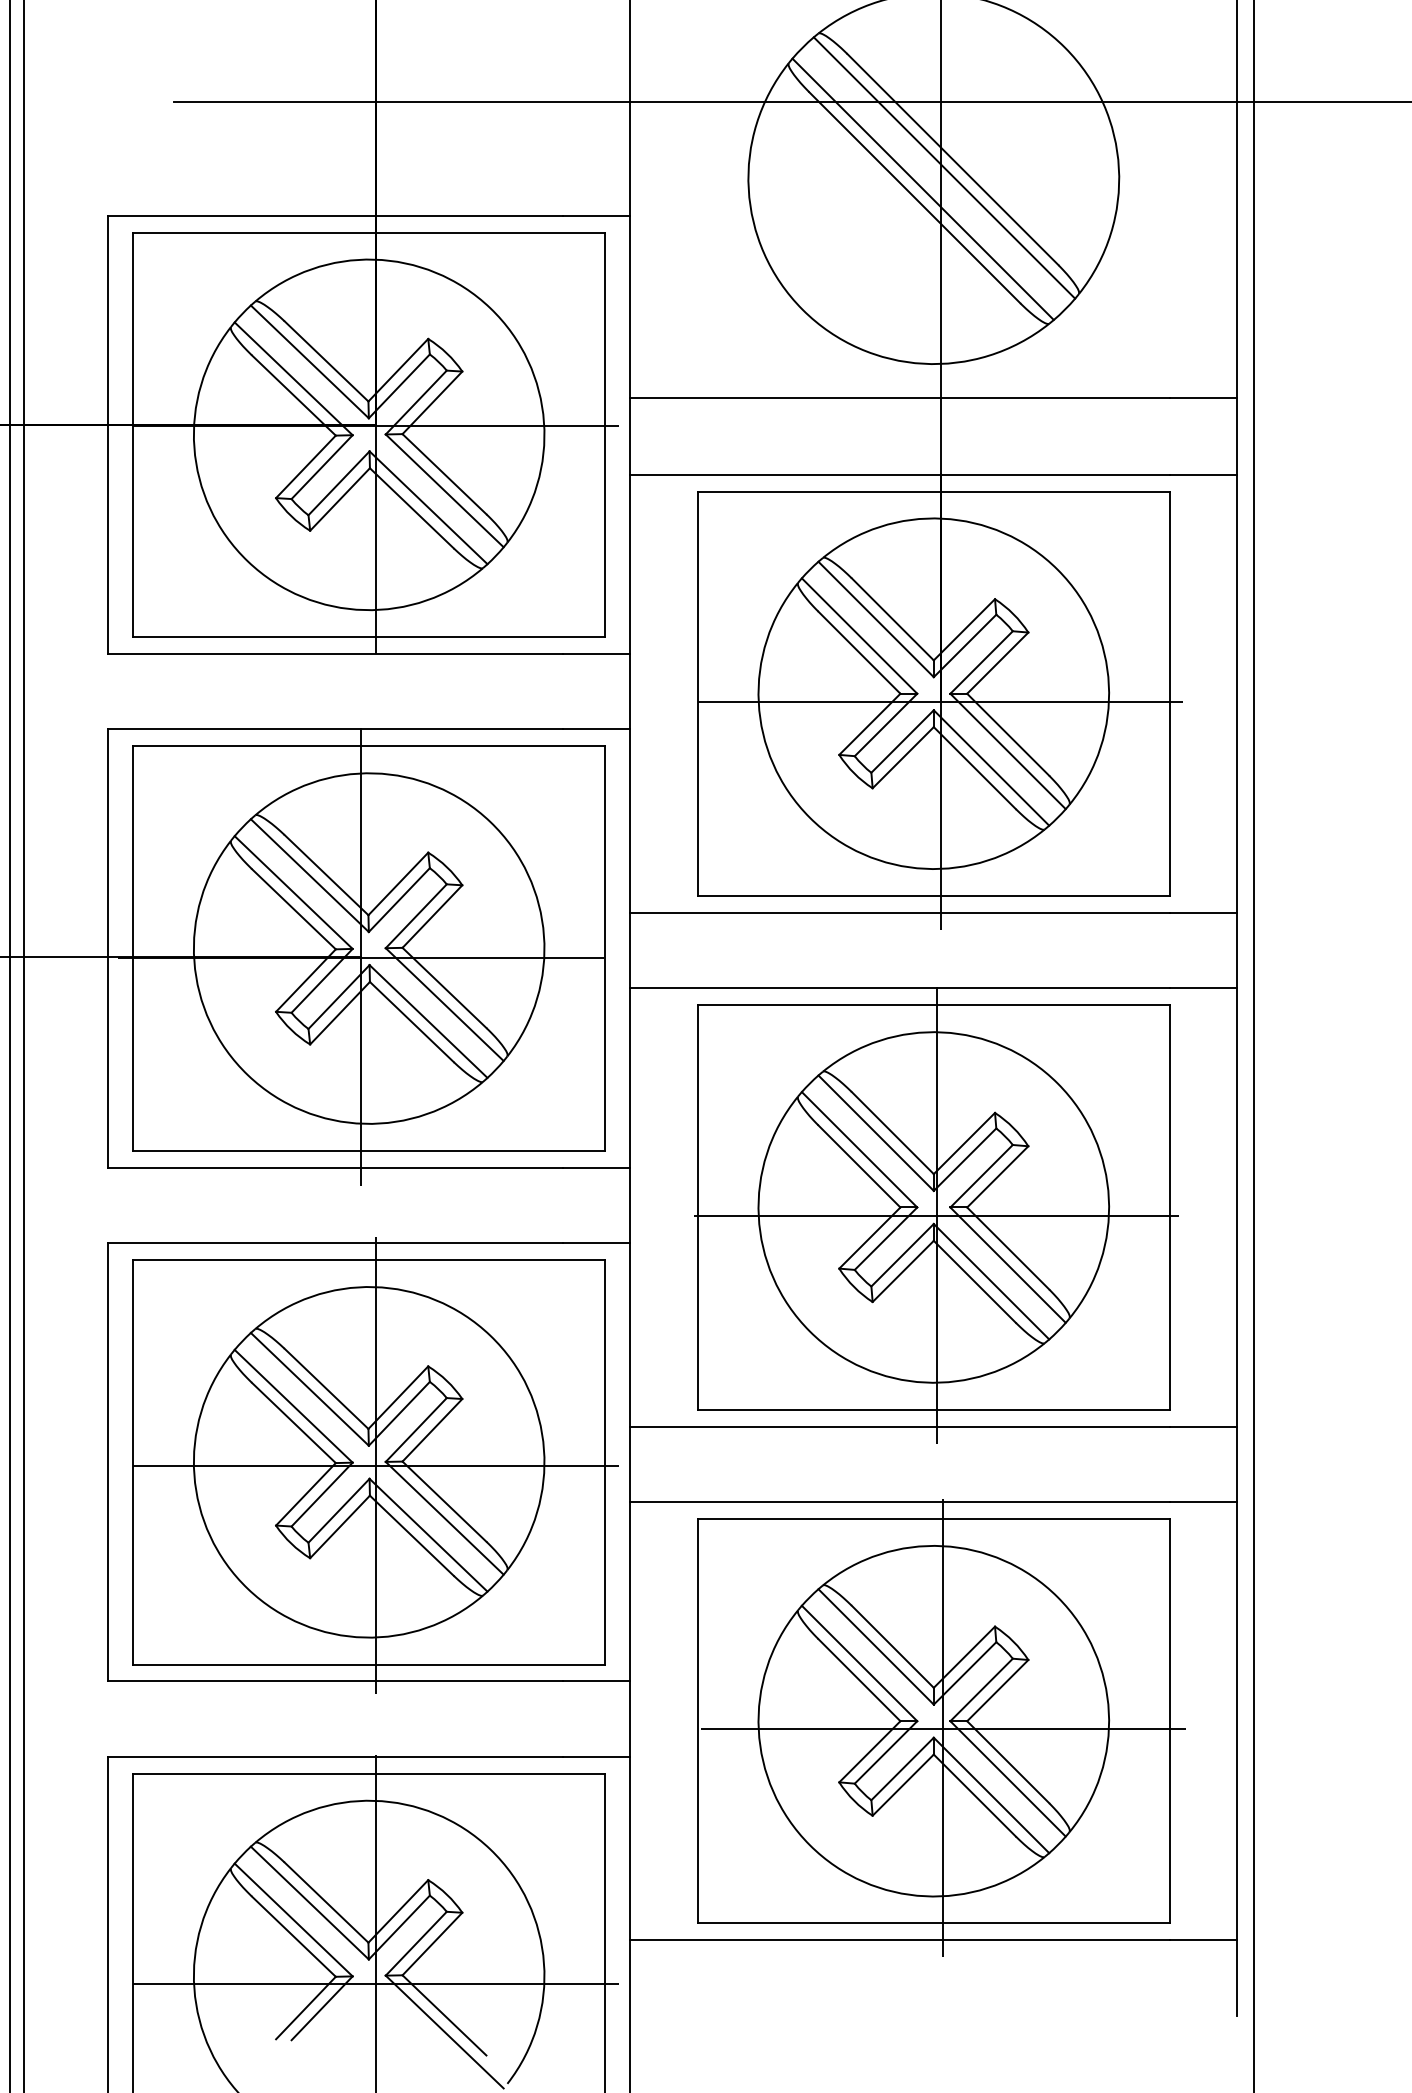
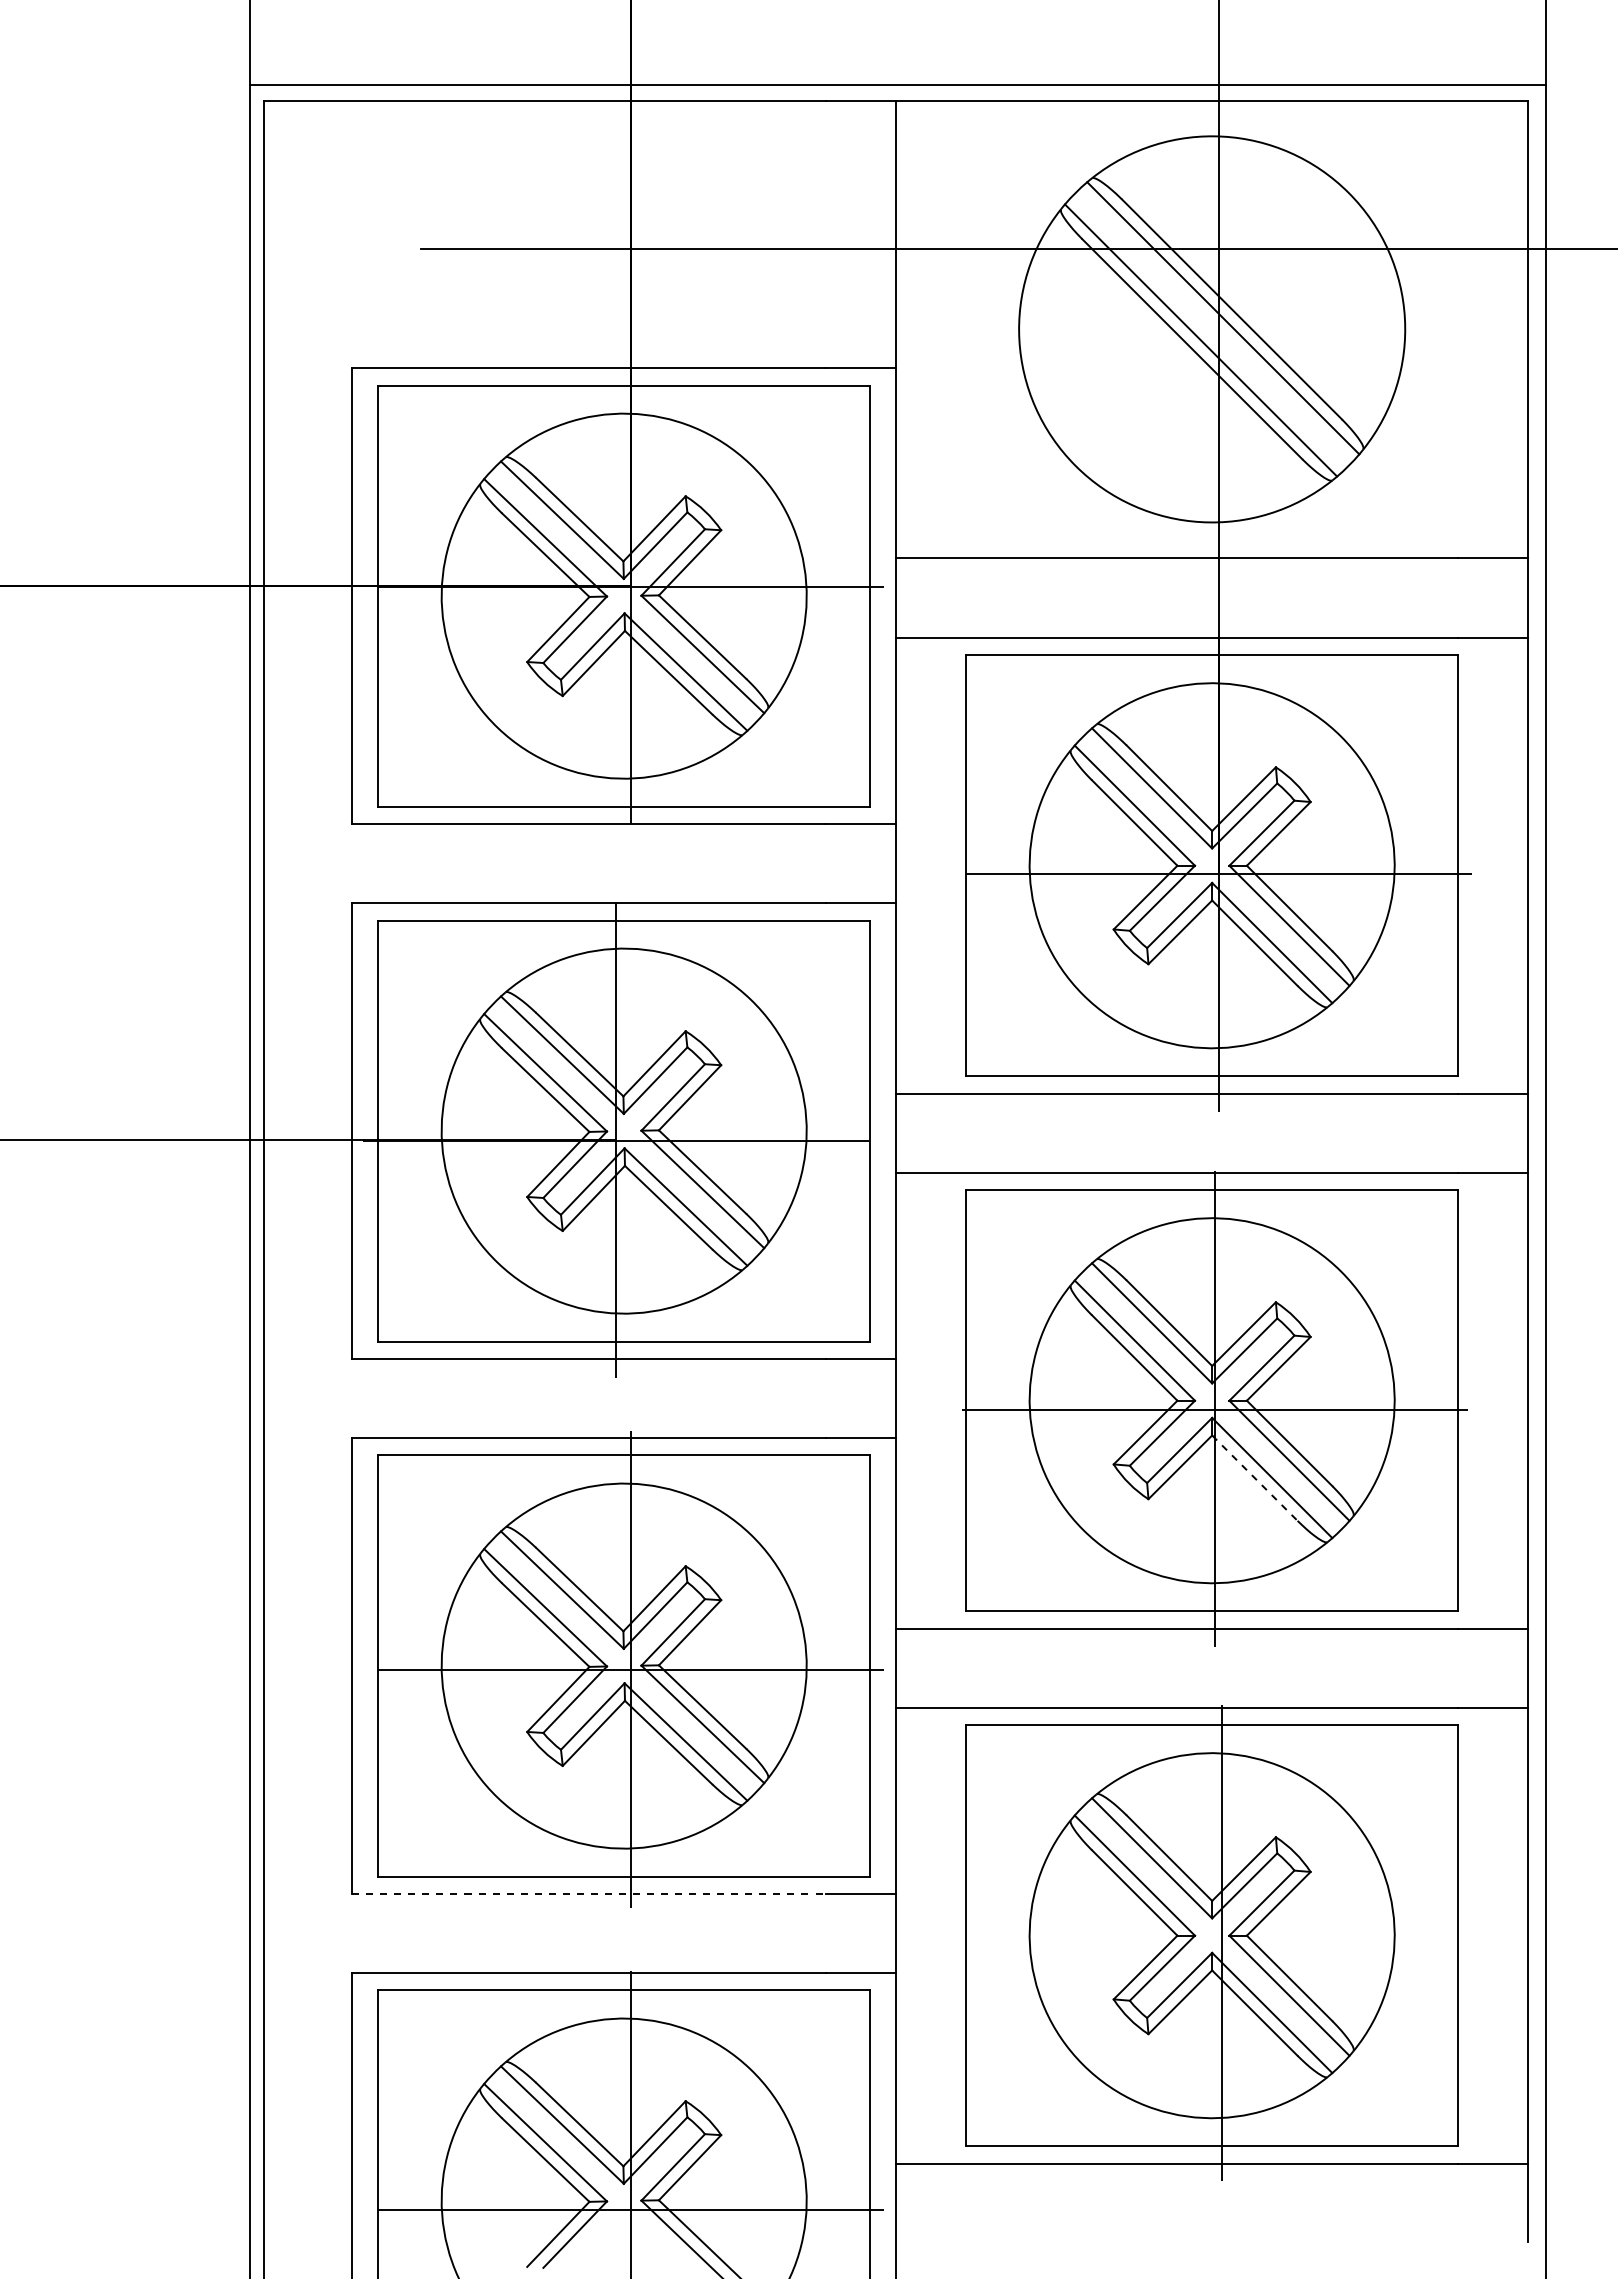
line: (975, 1282) -> (1255, 1478), solid -> dashed
line: (335, 1681) -> (589, 1894), solid -> dashed
line: (942, 1728) -> (1221, 1943), removed

